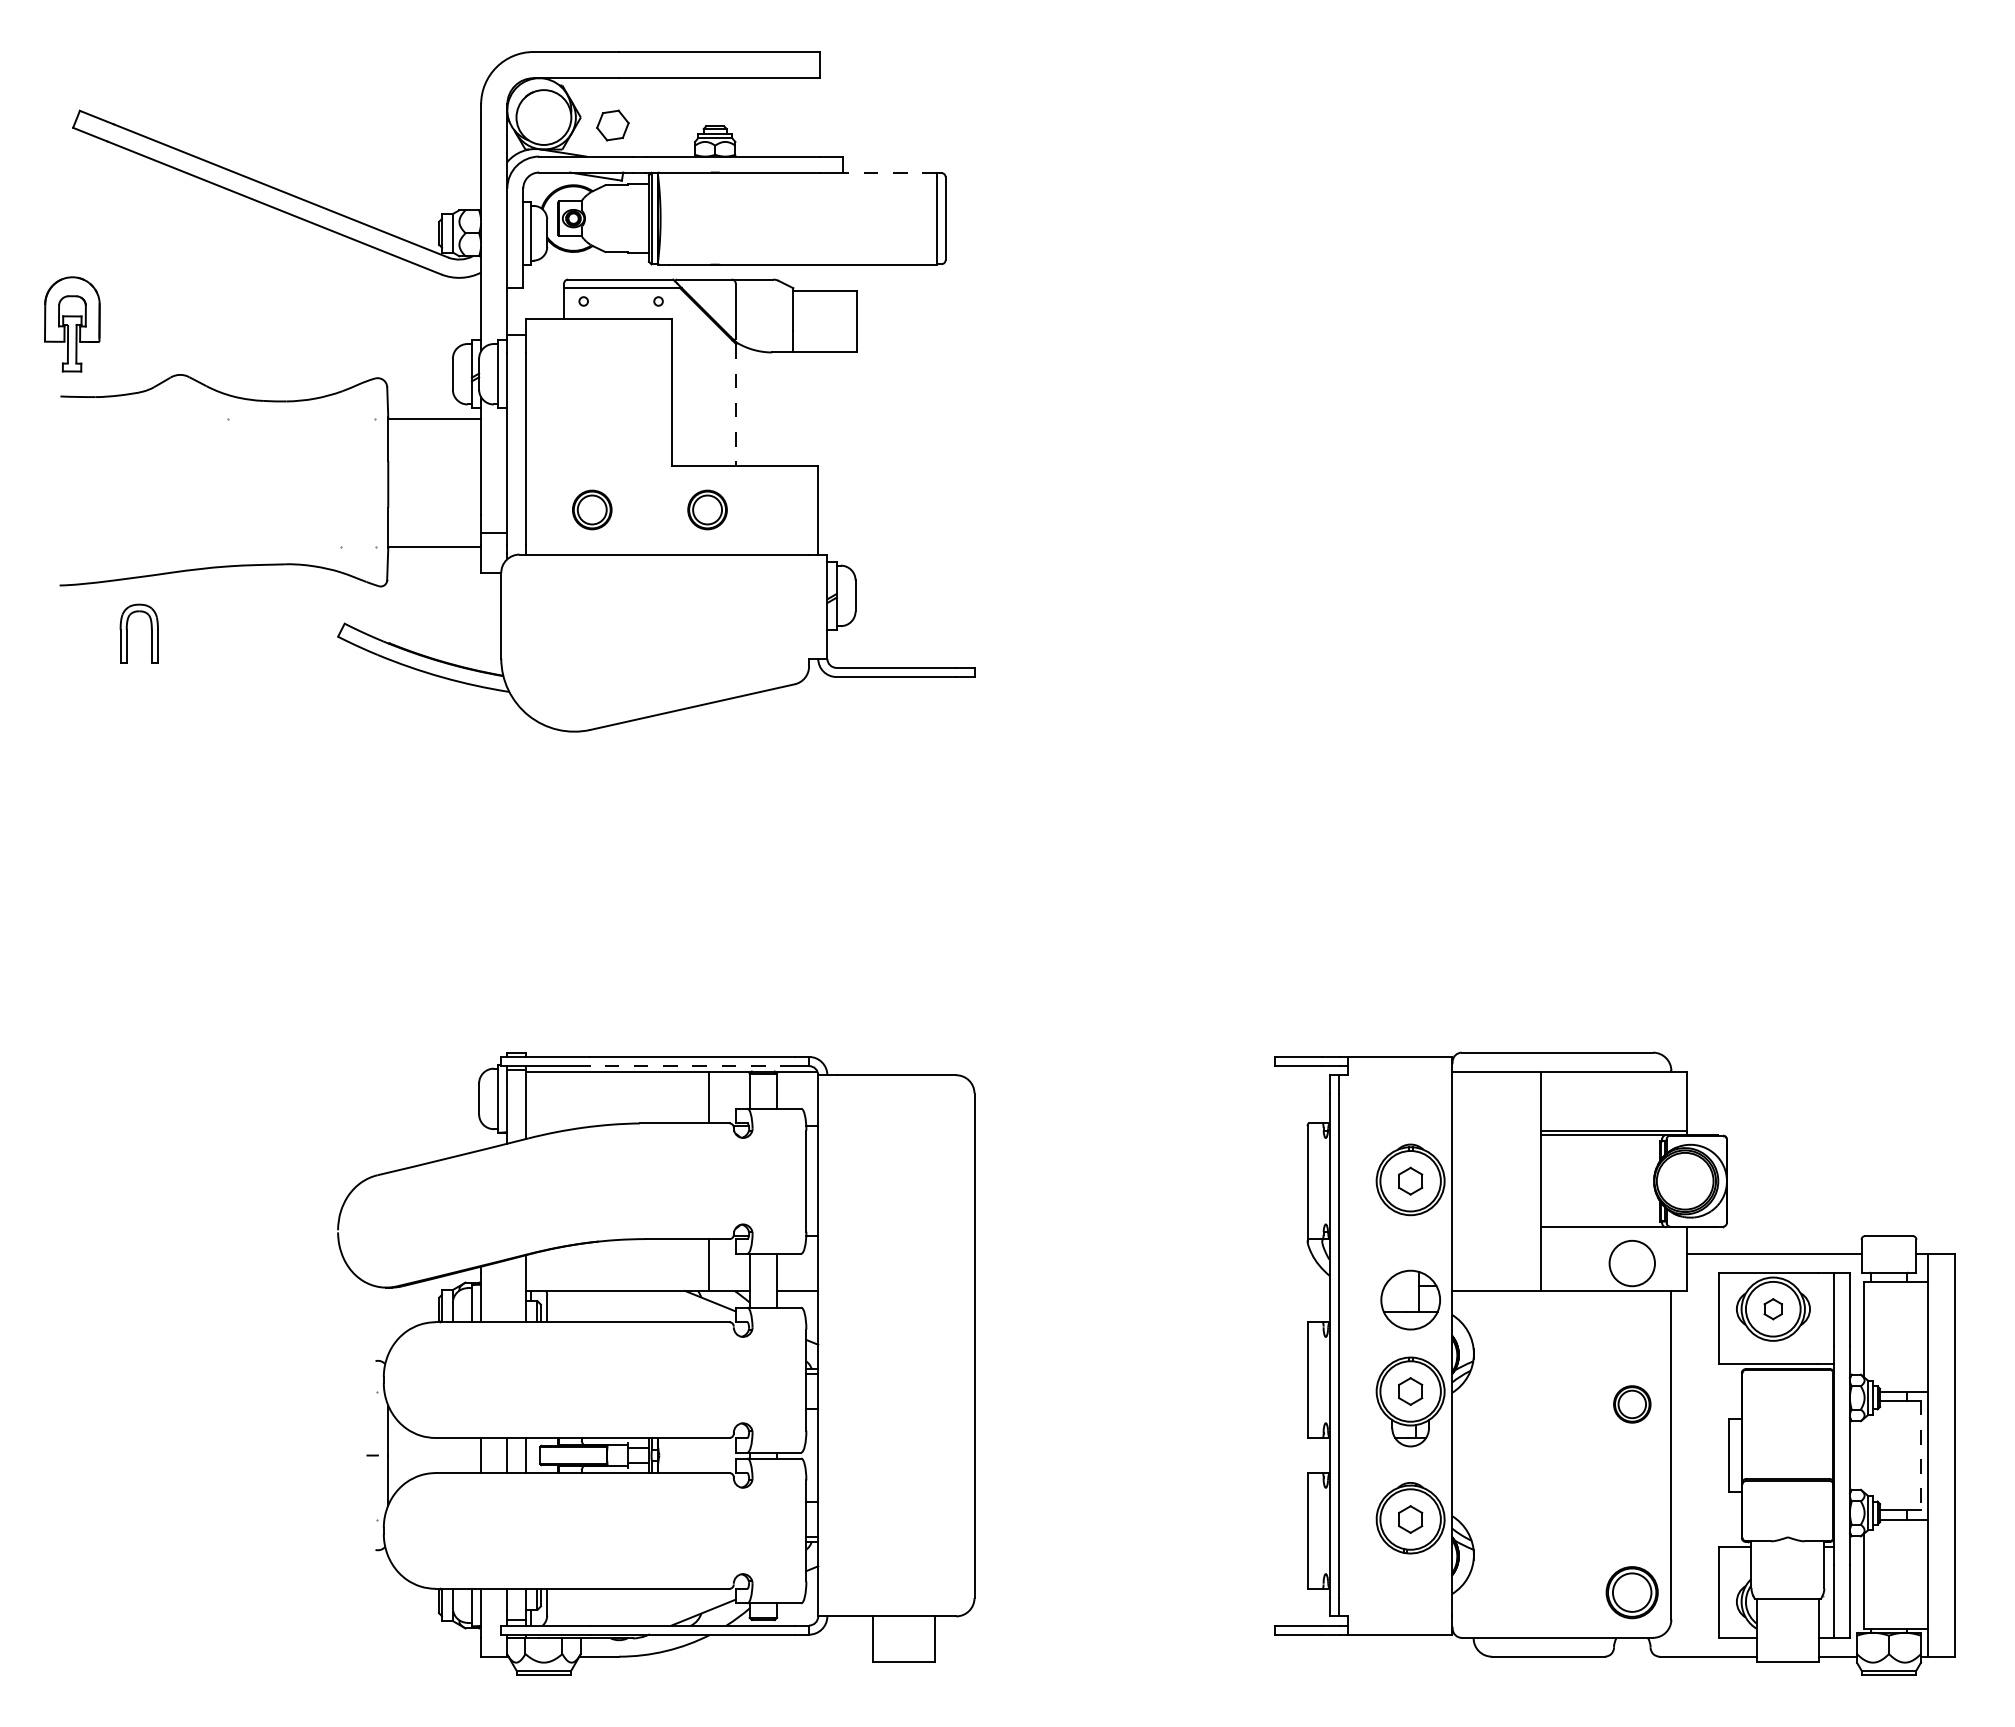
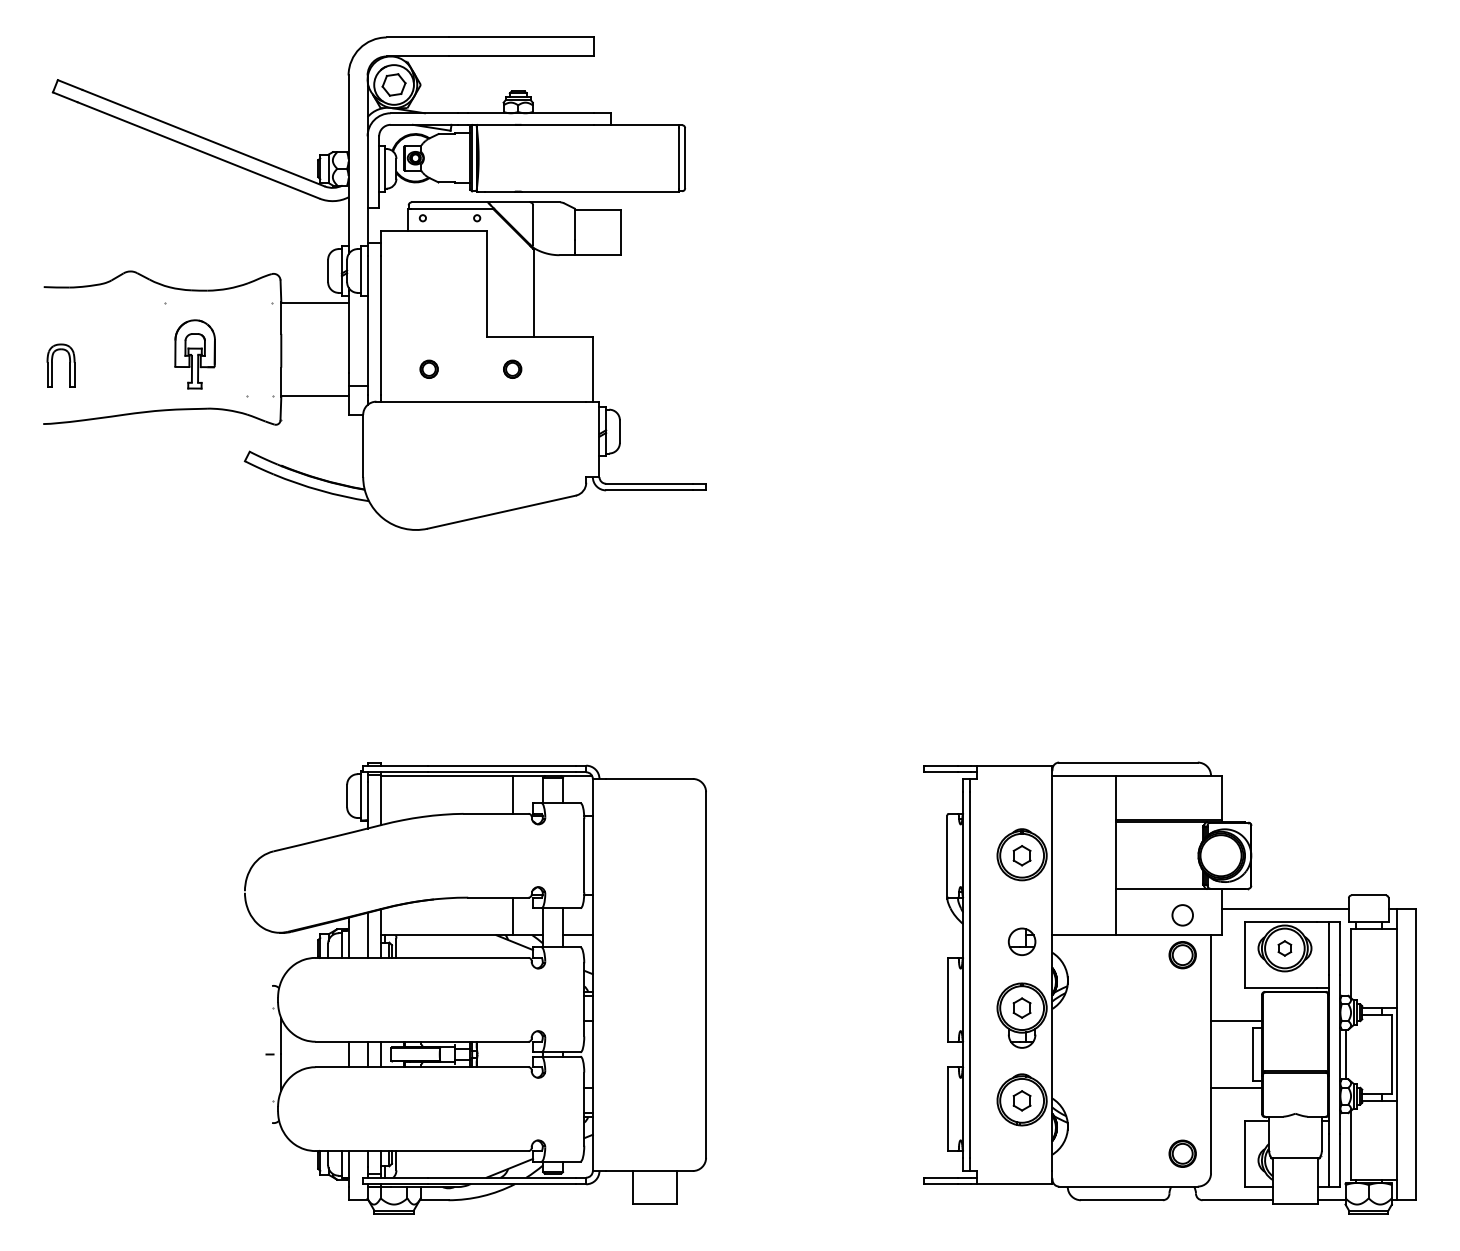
part: (612, 125) -> (393, 84), moved
line: (889, 172) -> (644, 124), dashed -> solid
part: (72, 324) -> (195, 354), moved
line: (736, 405) -> (533, 293), dashed -> solid
part: (592, 509) -> (429, 368), size x0.62
part: (707, 509) -> (512, 368), size x0.62
part: (127, 633) -> (52, 365), moved
line: (692, 1066) -> (501, 772), dashed -> solid
circle: (1632, 1263) -> (1182, 915), size x0.62
line: (507, 1291) -> (367, 935), added
part: (1410, 1299) -> (1022, 941), size x0.62
part: (1632, 1404) -> (1182, 955), moved
line: (1706, 1409) -> (1236, 1021), added
line: (1857, 1455) -> (1345, 1054), added
line: (1921, 1455) -> (1392, 1054), dashed -> solid
line: (1706, 1501) -> (1236, 1087), added
part: (1632, 1592) -> (1182, 1153), size x0.71

